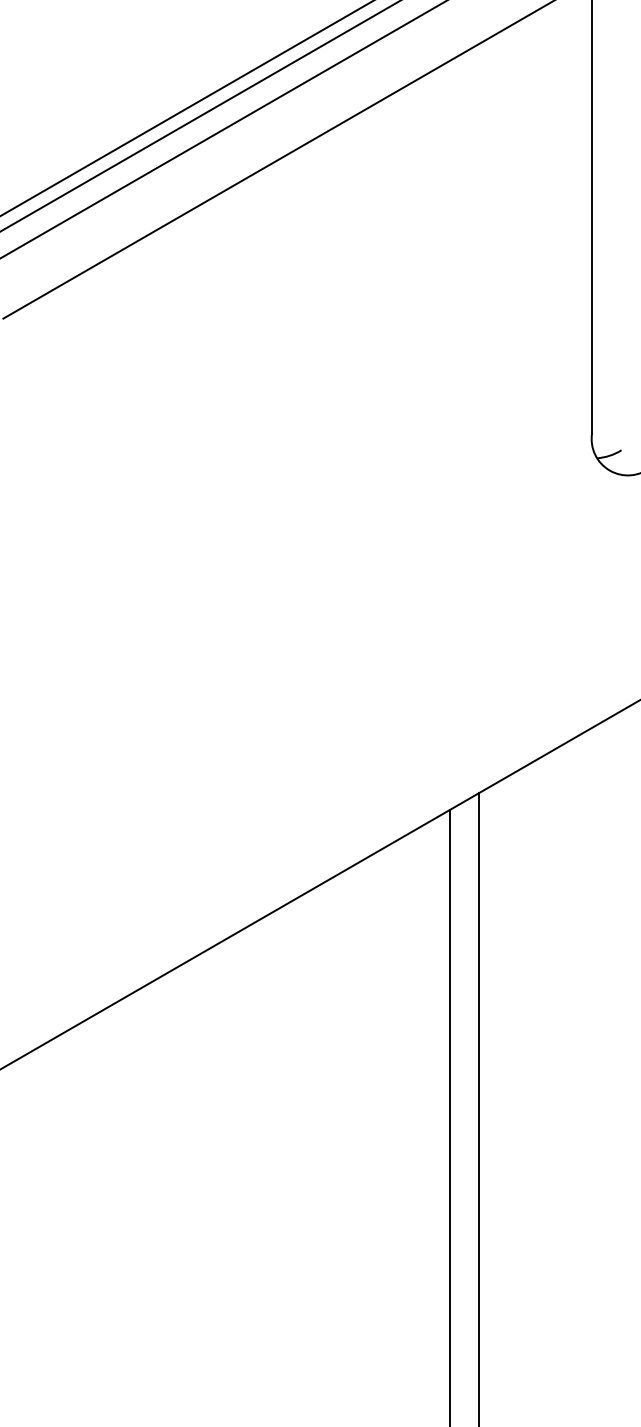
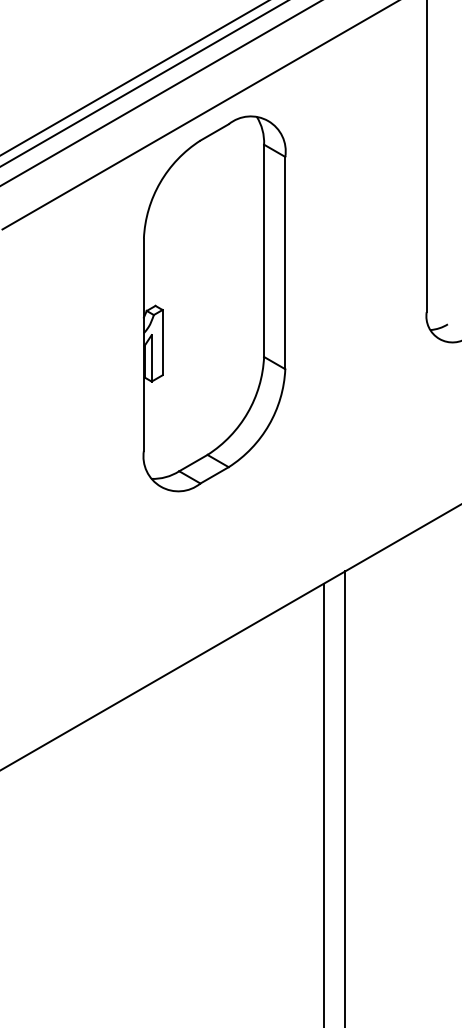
part: (297, 421) -> (214, 303), added

